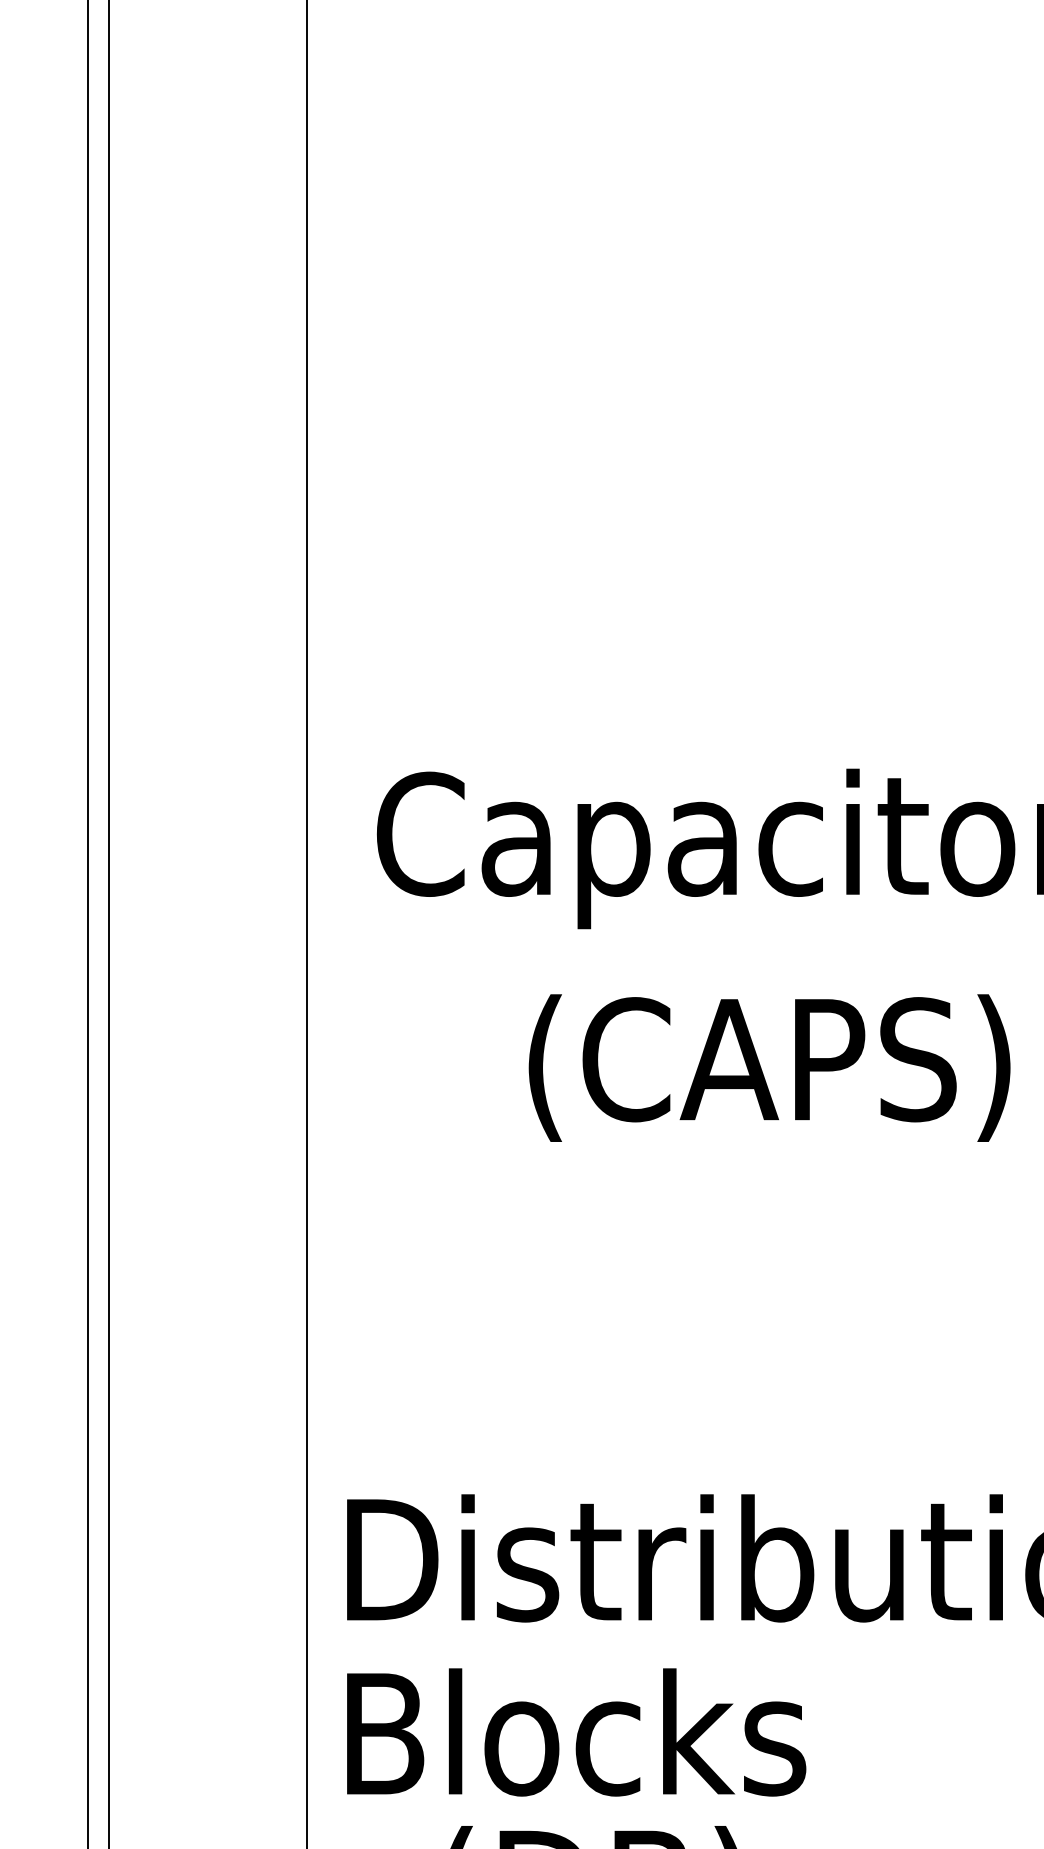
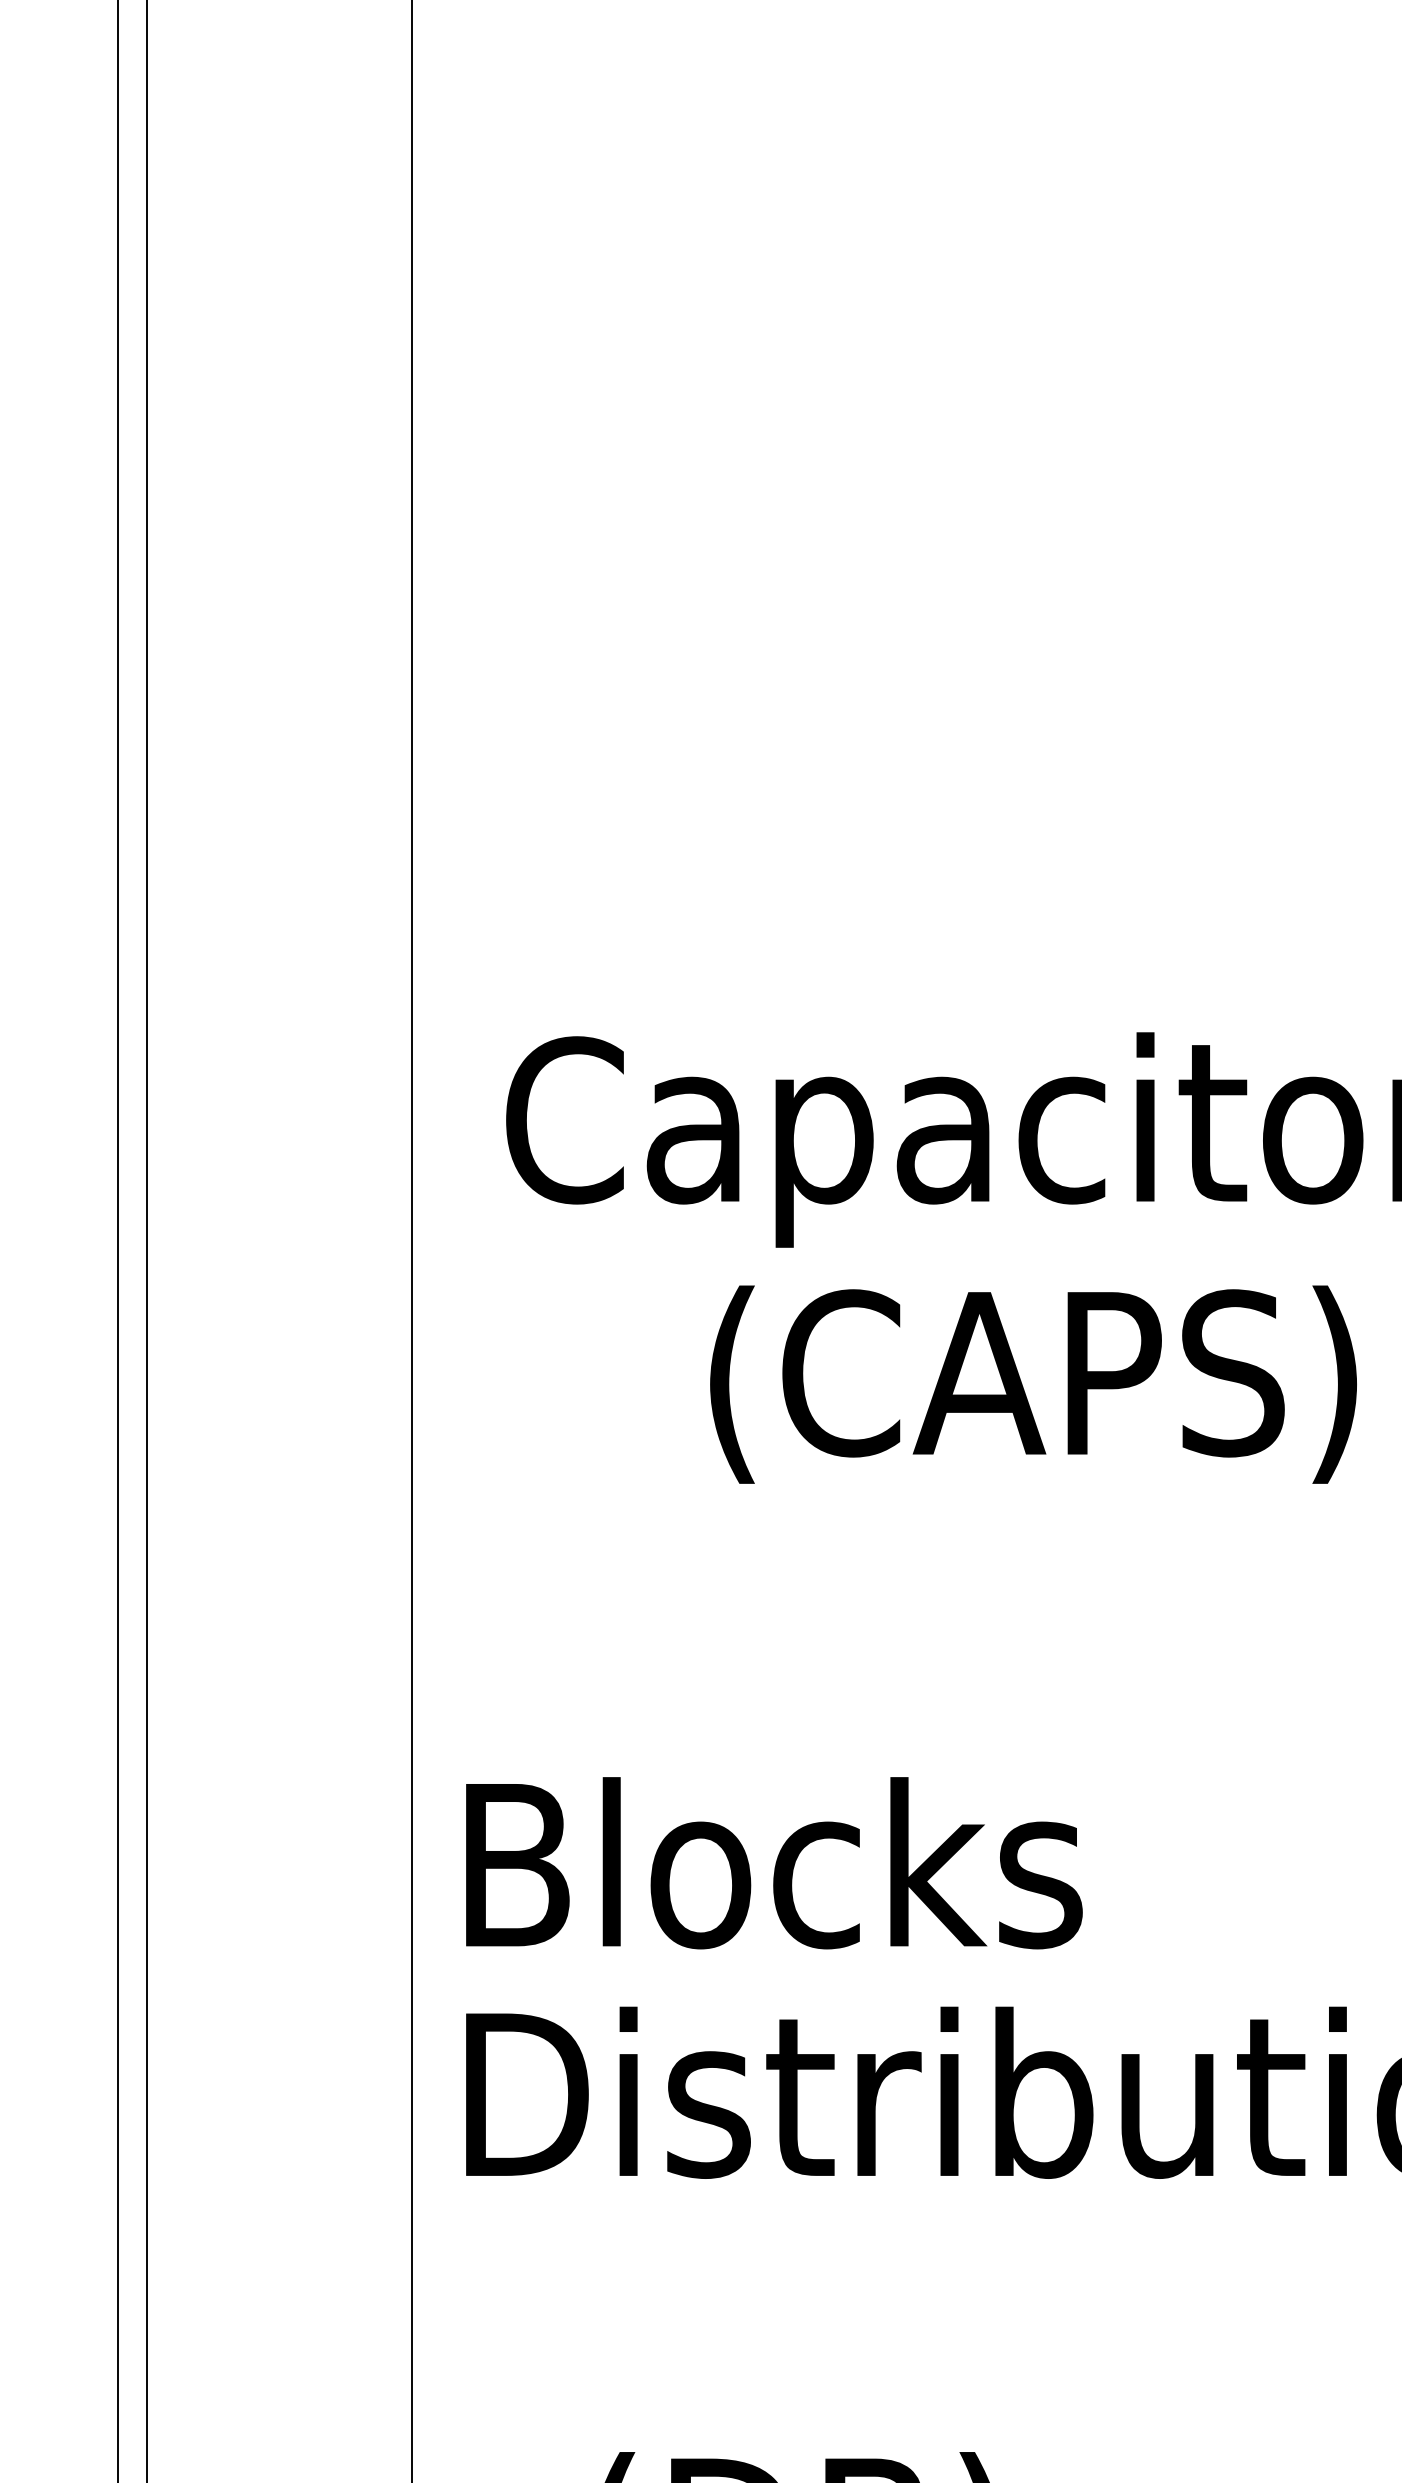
text: (769, 1067) -> (1033, 1383), moved
text: (576, 1732) -> (774, 1863), moved

